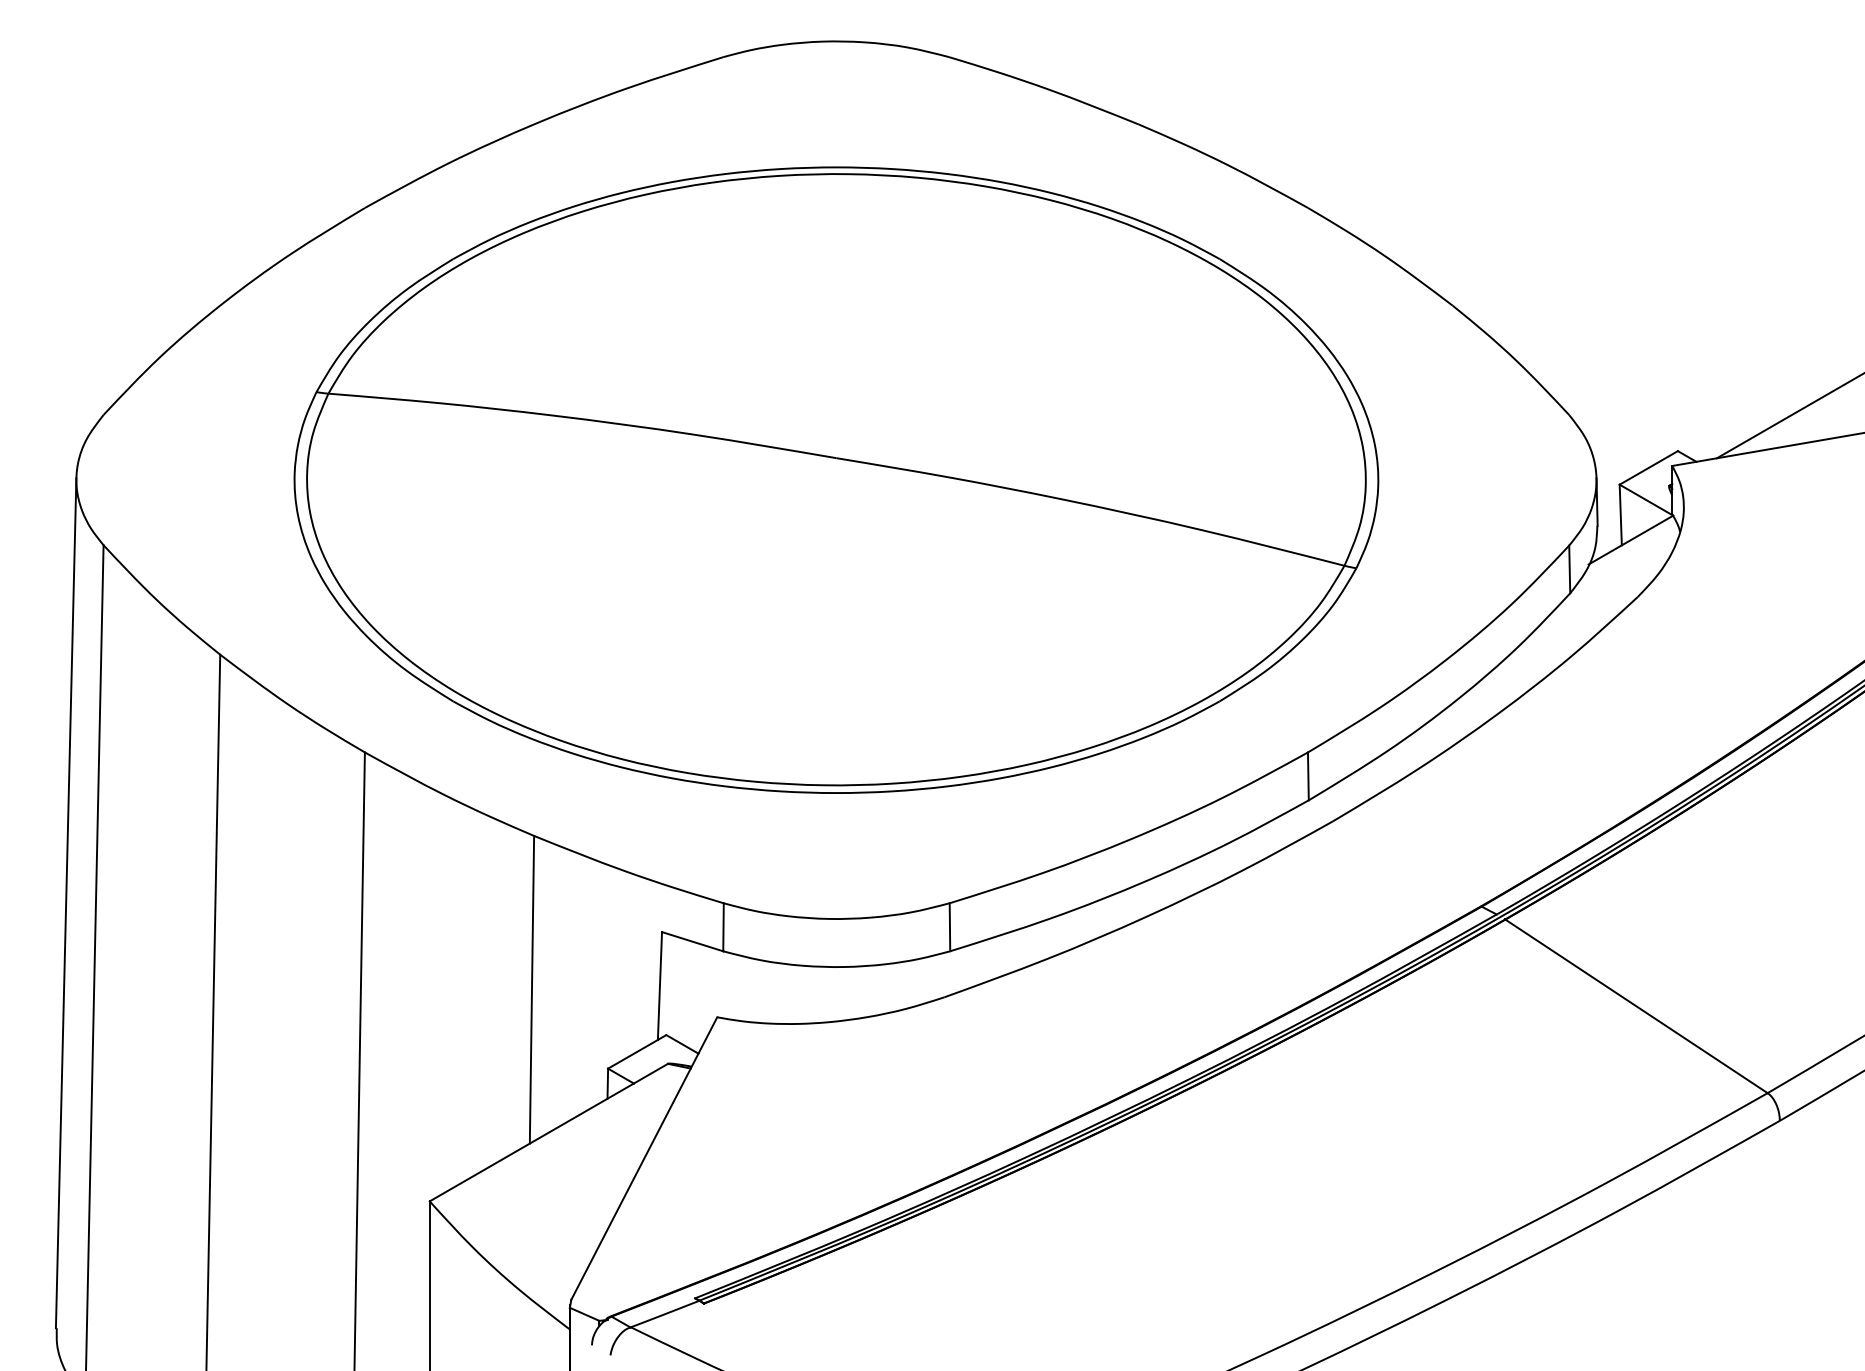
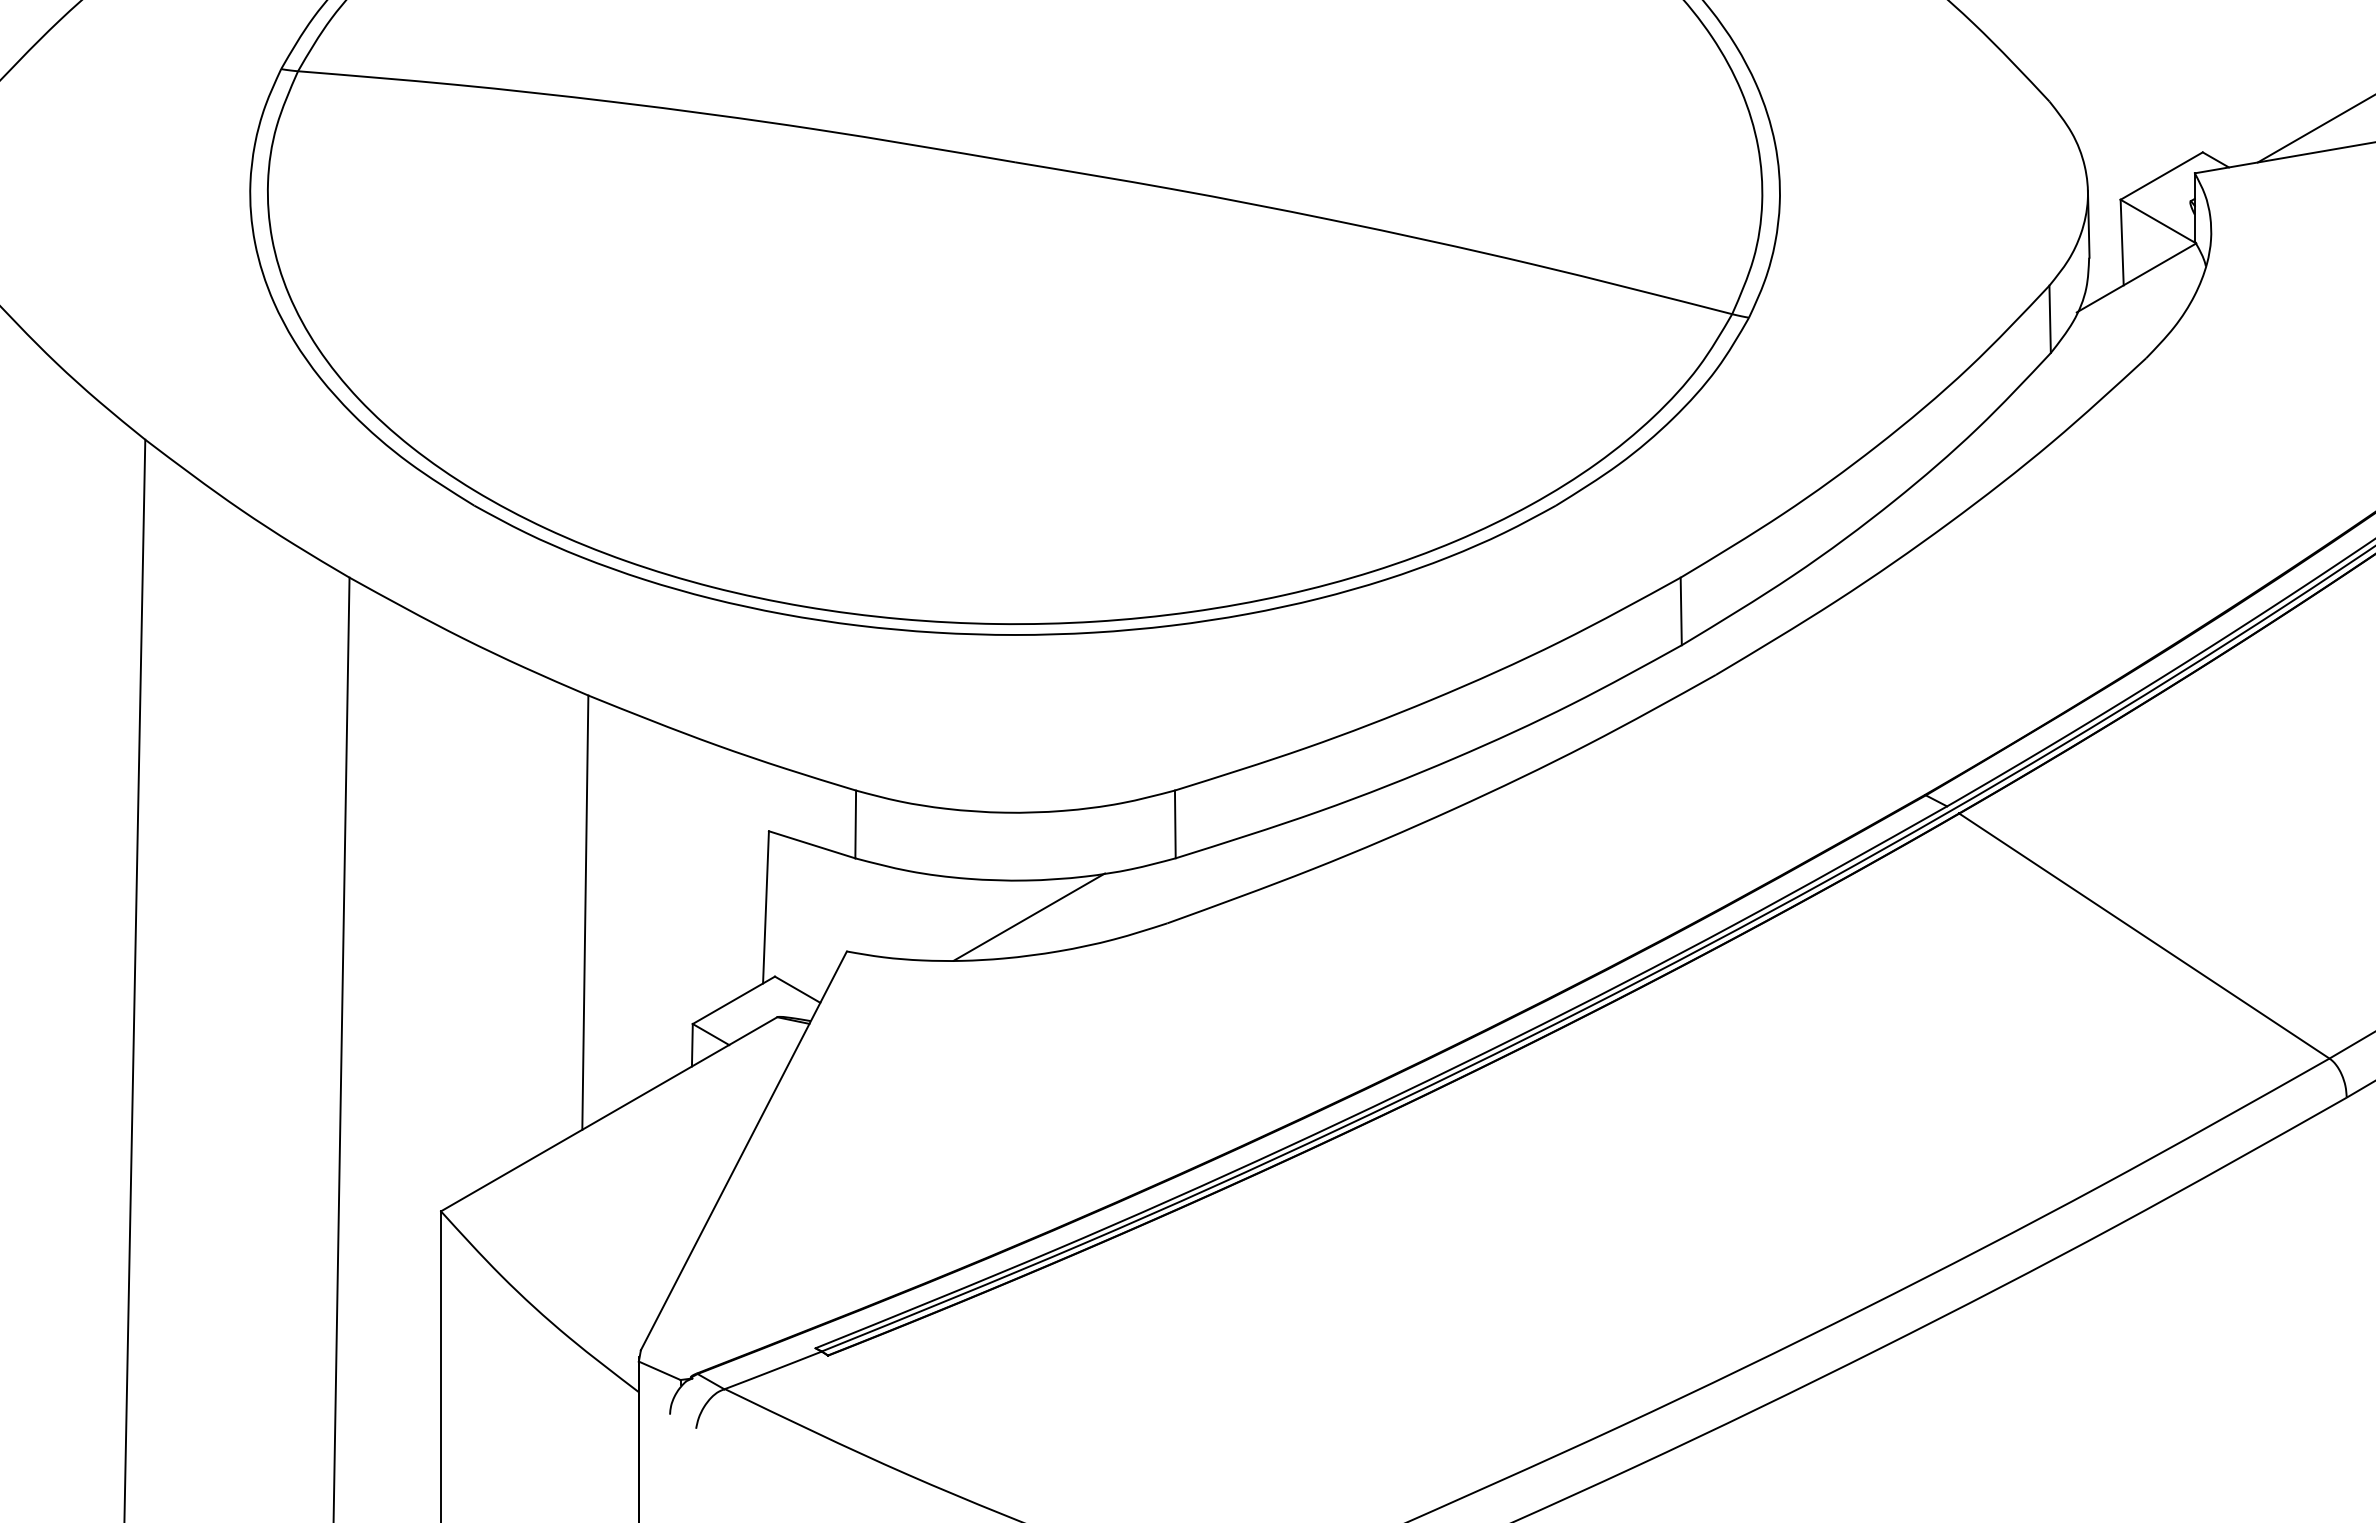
line: (846, 992) -> (1029, 916), added

